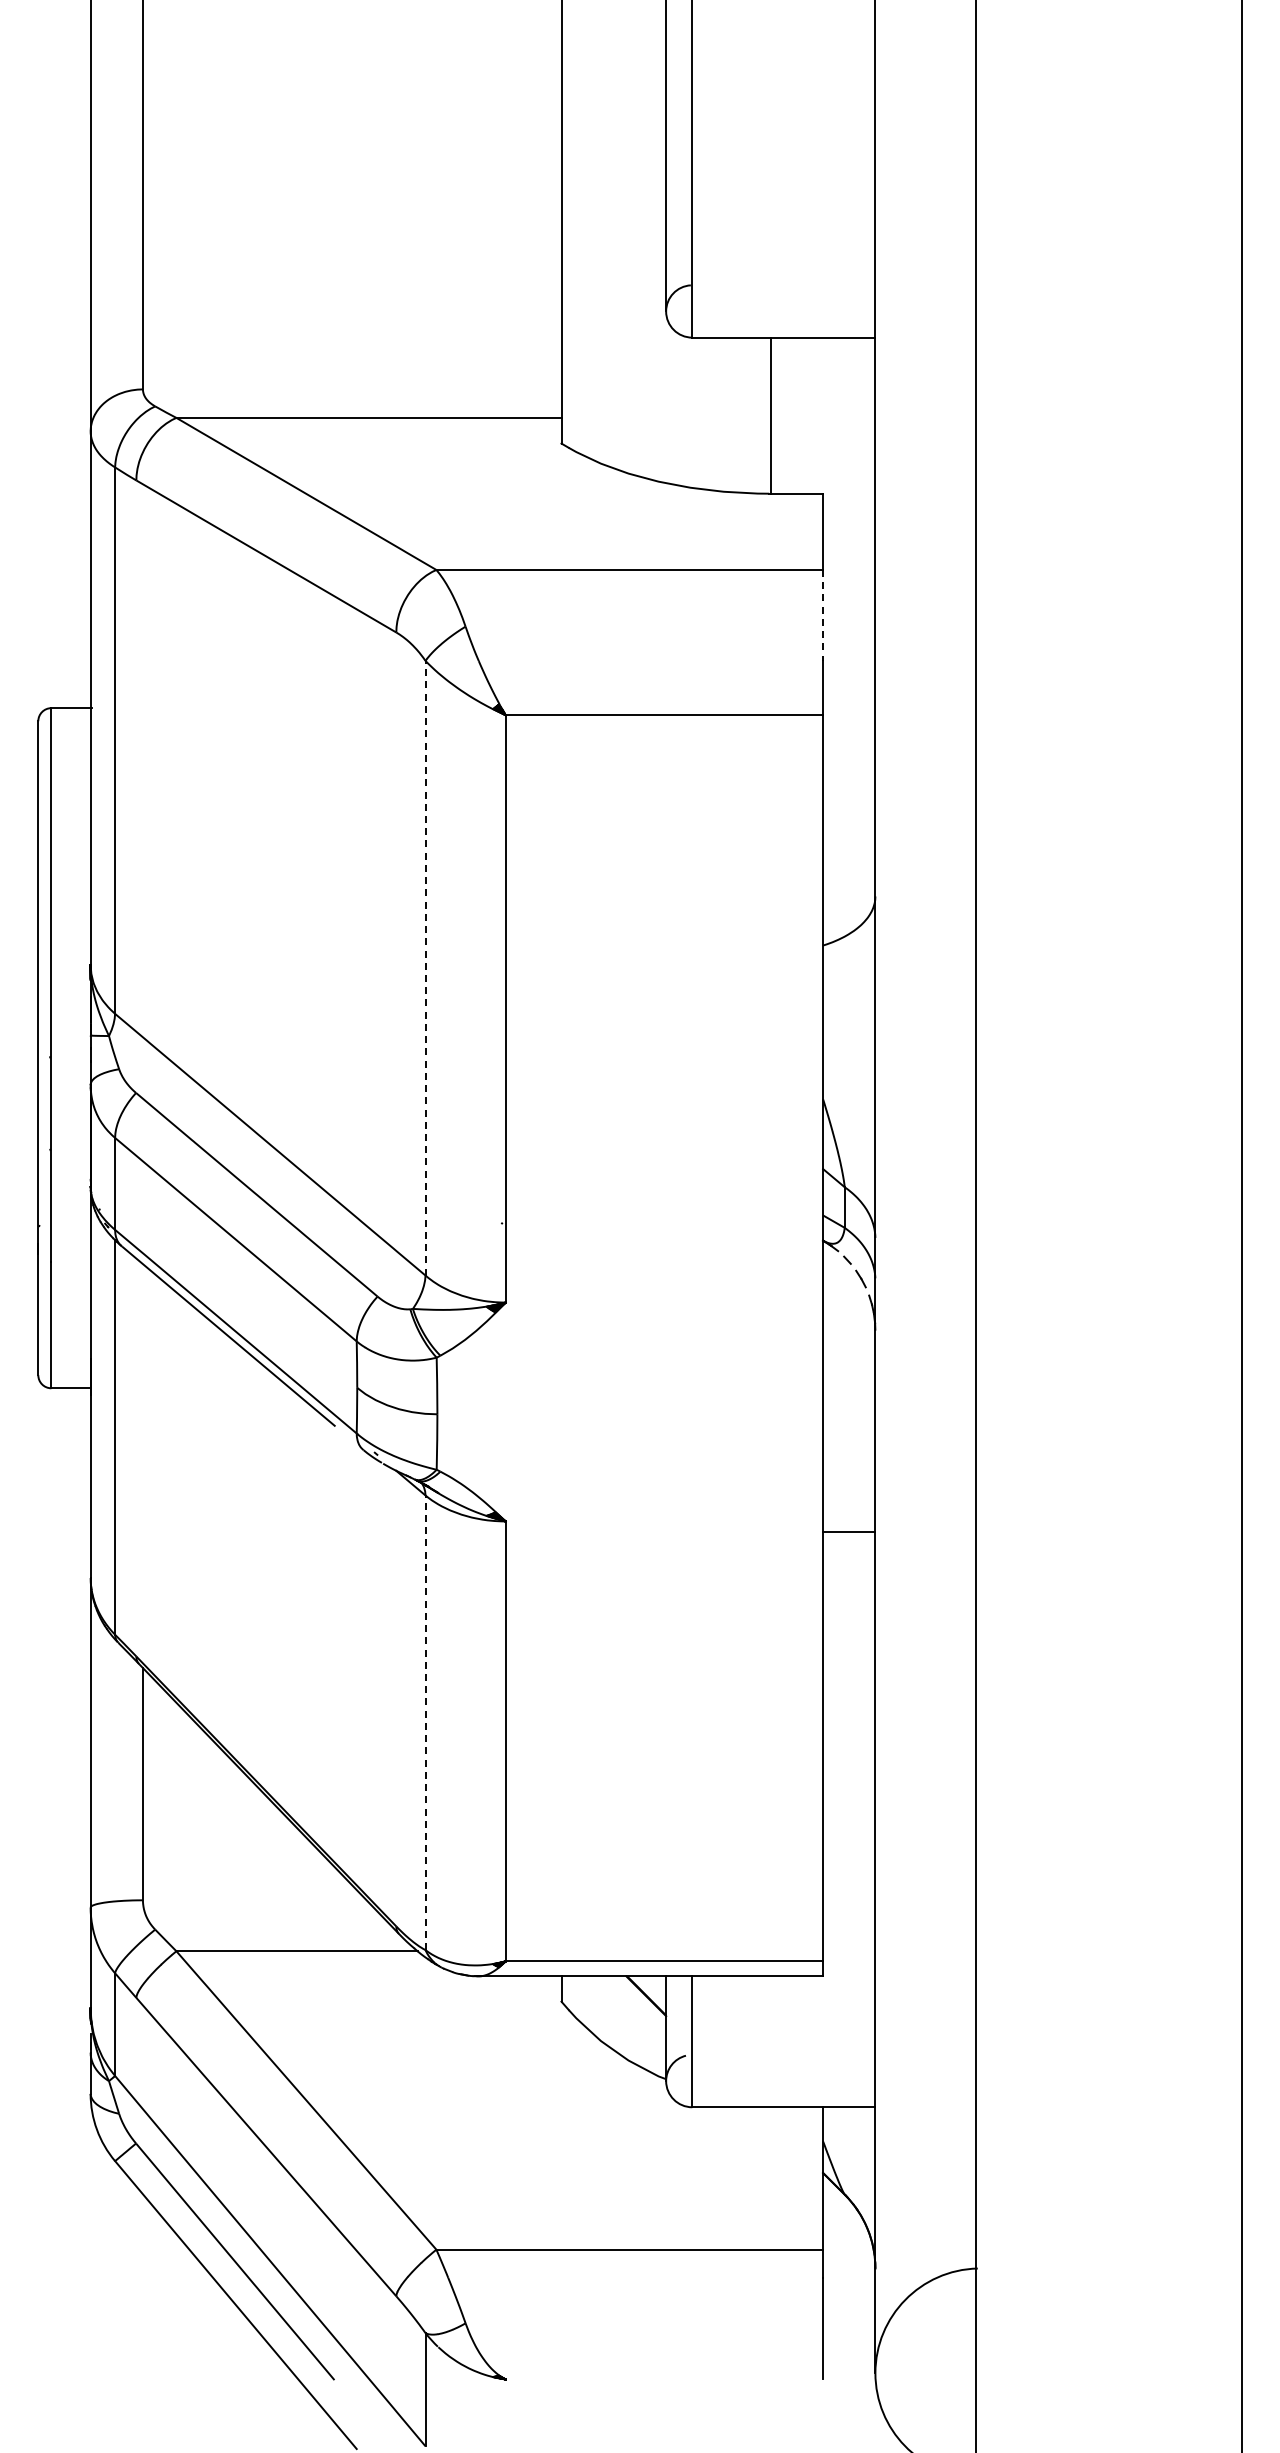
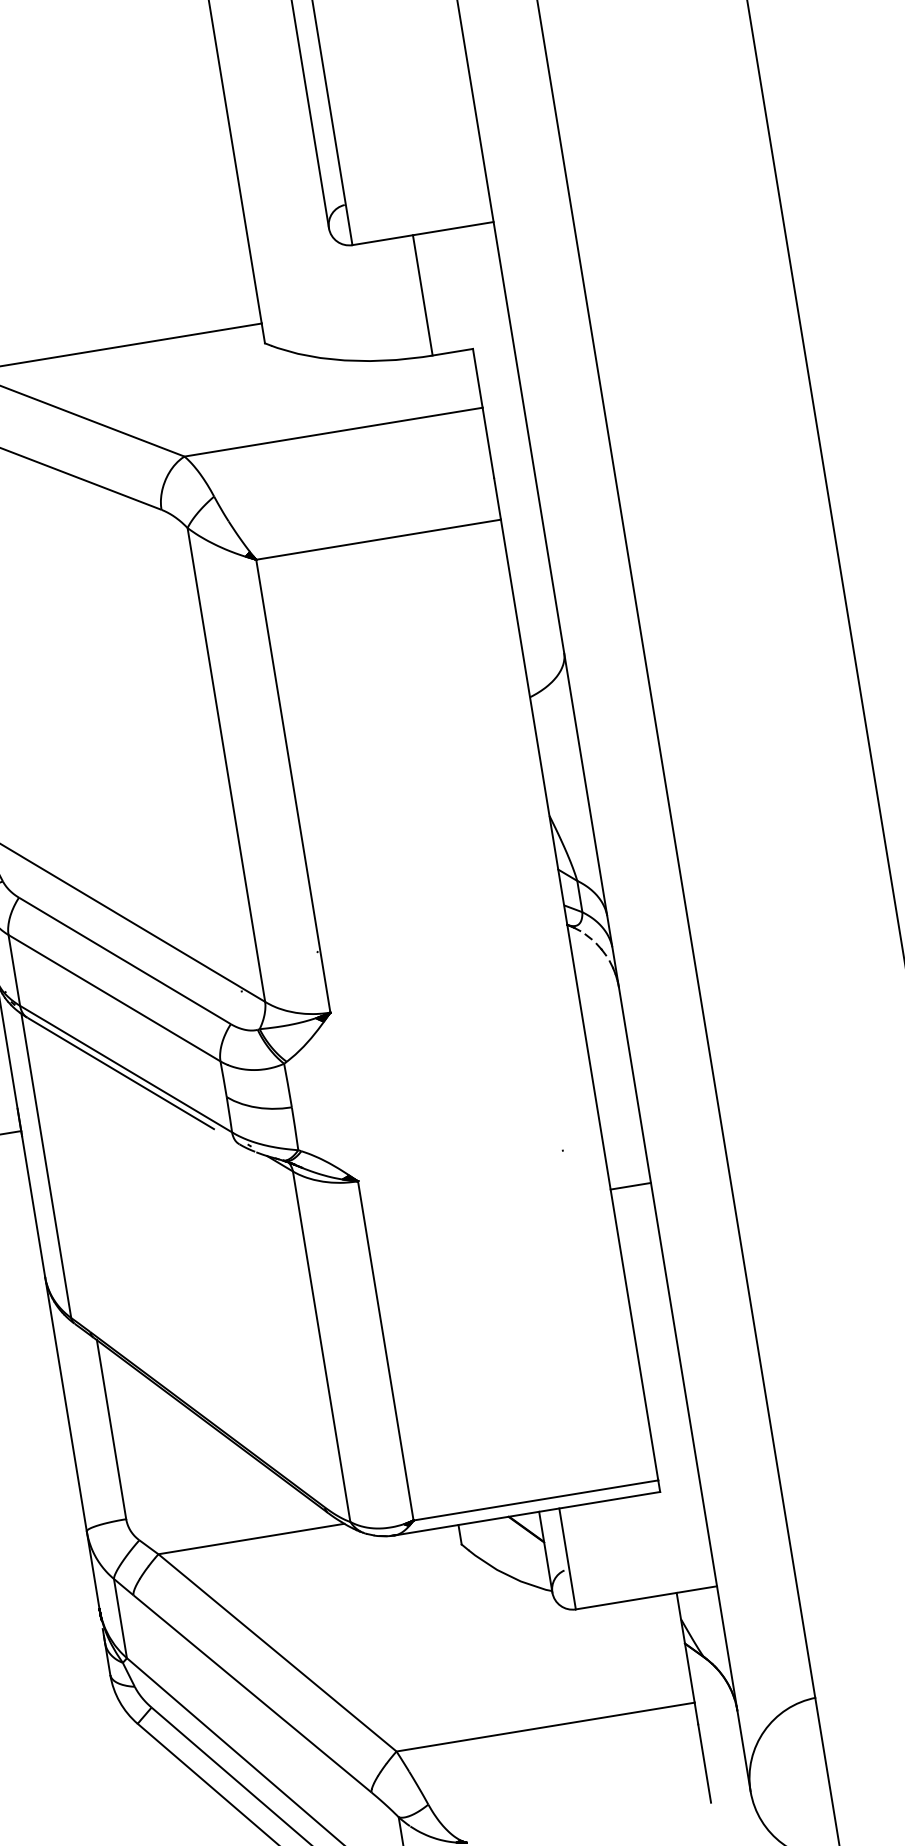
line: (823, 615) -> (488, 442), dashed -> solid
line: (425, 967) -> (226, 764), dashed -> solid
line: (849, 1532) -> (631, 1186), moved
line: (425, 1722) -> (321, 1346), dashed -> solid

